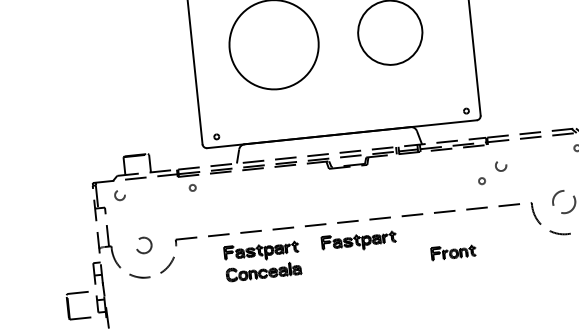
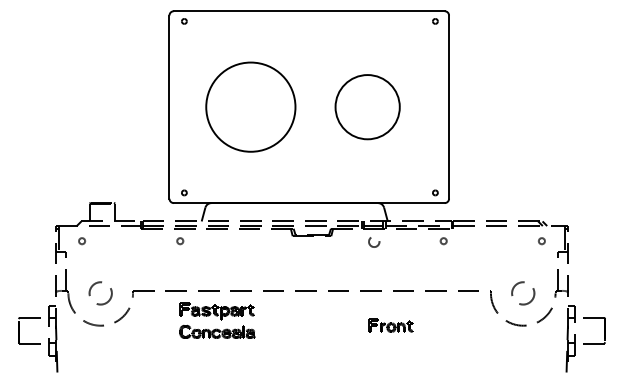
circle: (501, 166) -> (374, 242), moved
circle: (481, 181) -> (443, 241), moved
circle: (193, 188) -> (180, 241), moved
circle: (119, 195) -> (81, 241), size x0.62
part: (358, 241) -> (314, 311), removed
circle: (143, 245) -> (100, 293), size x1.43
part: (452, 251) -> (390, 325), moved
part: (68, 306) -> (19, 330), moved

